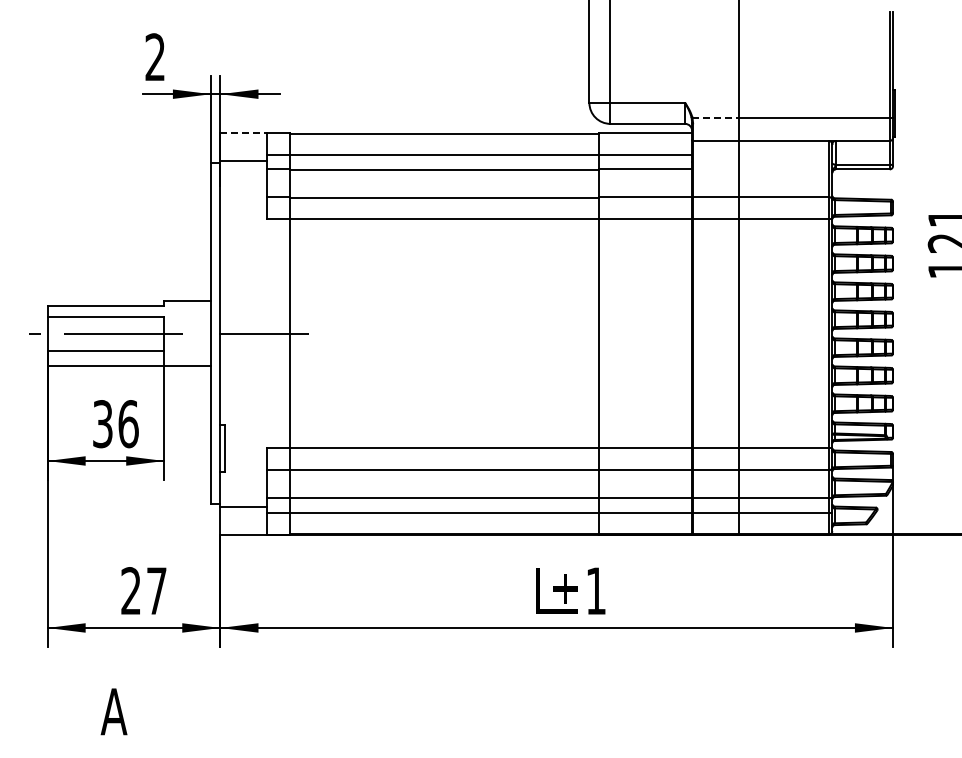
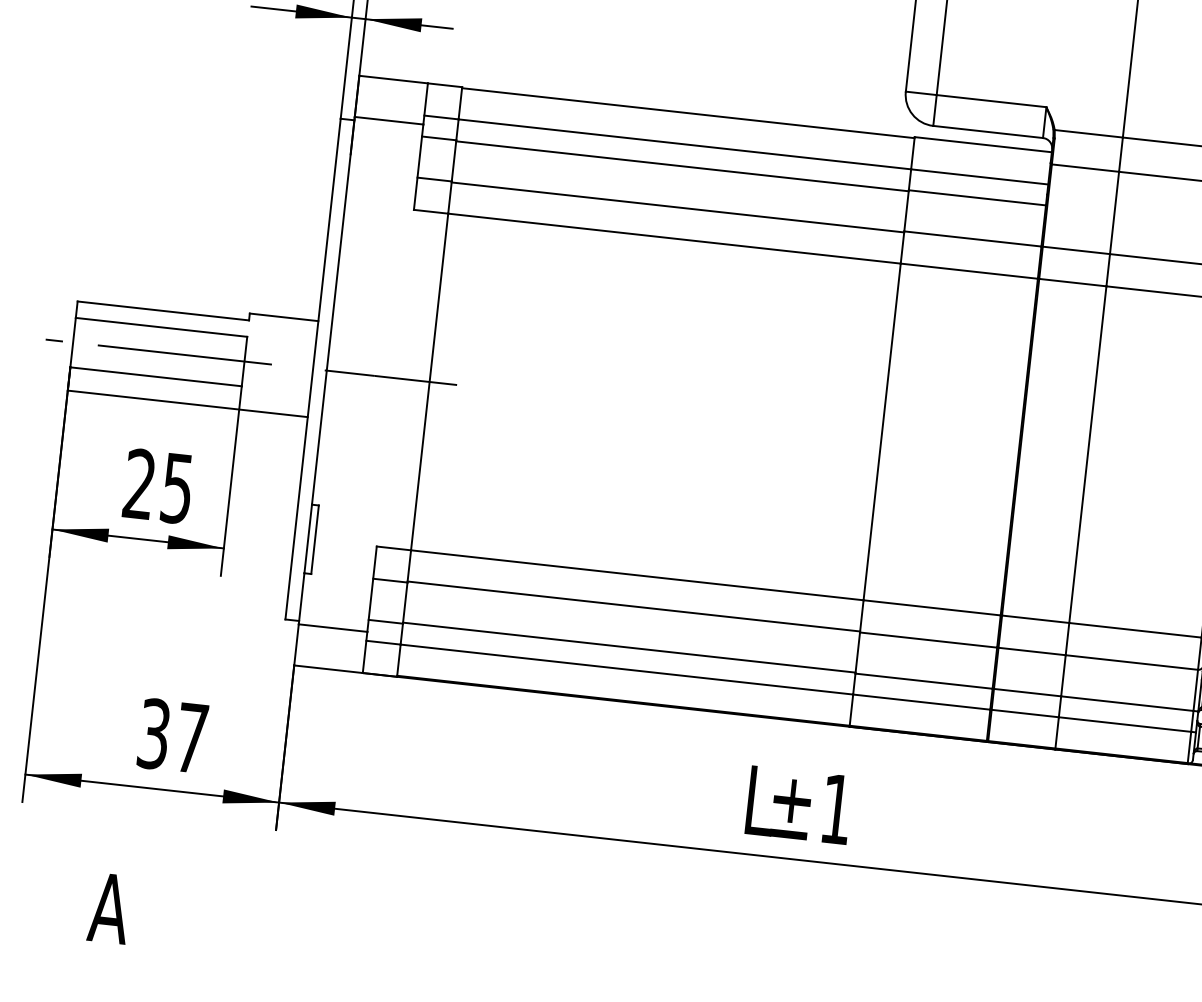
line: (716, 117) -> (1090, 133), dashed -> solid
line: (244, 132) -> (394, 79), dashed -> solid
text: (115, 424) -> (158, 486), 36 -> 25
text: (130, 591) -> (153, 734), 27 -> 37

